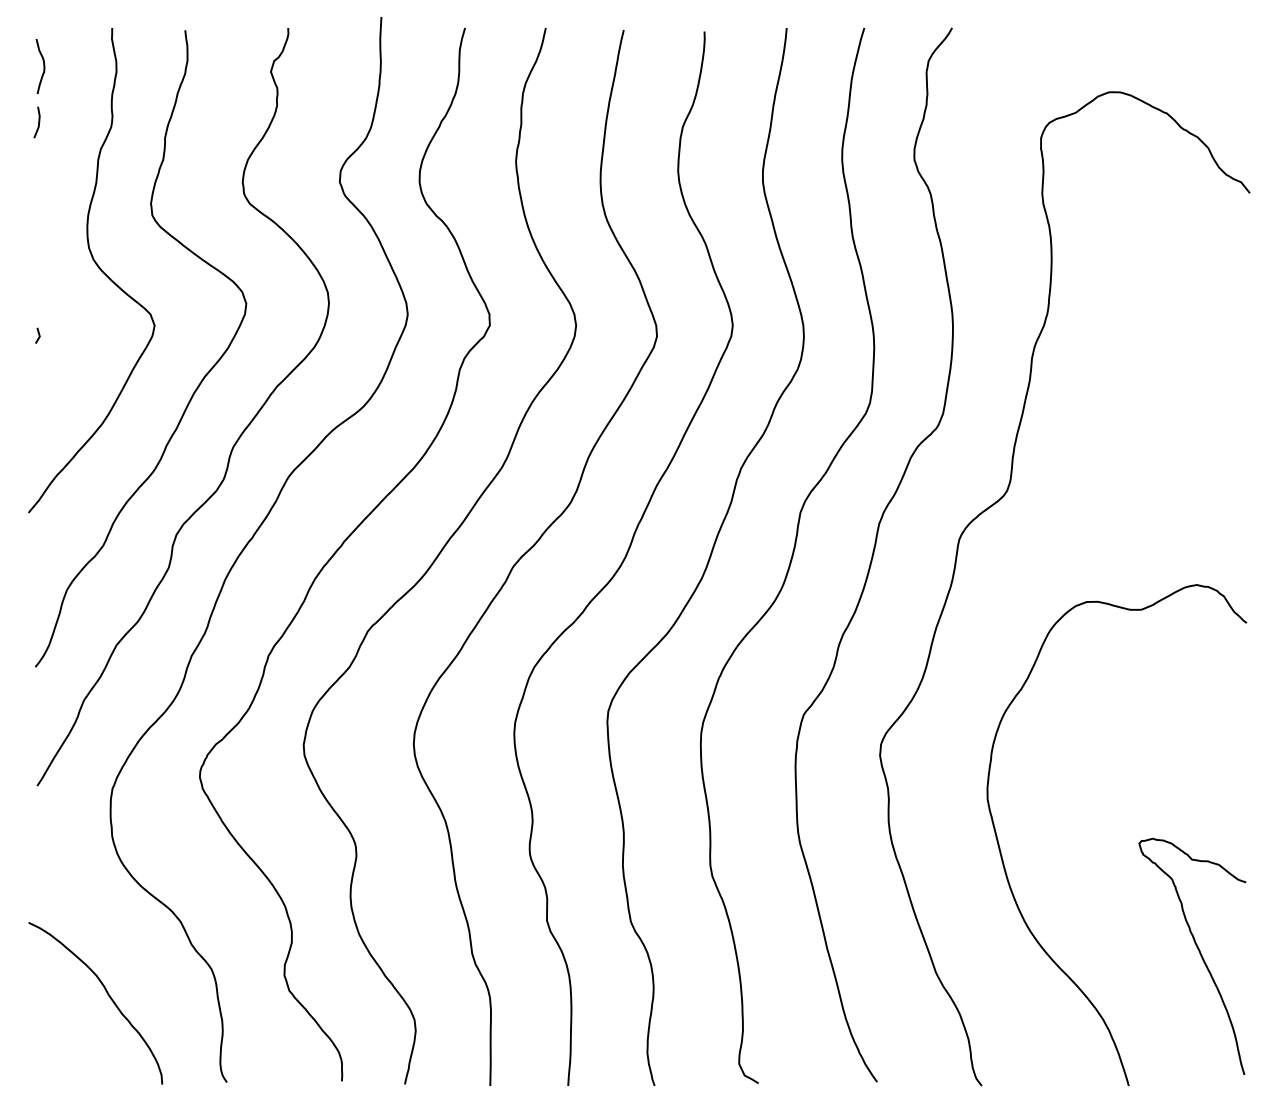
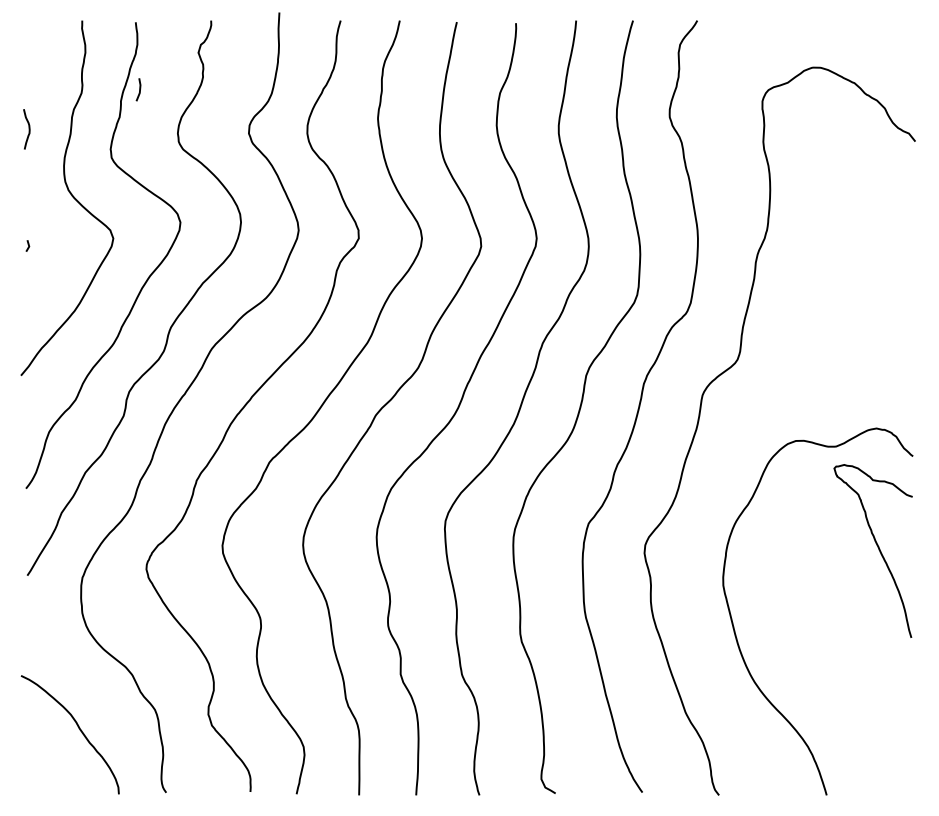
curve: (43, 66) -> (29, 129), moved
line: (38, 122) -> (139, 89), moved
curve: (1199, 954) -> (878, 549), moved

